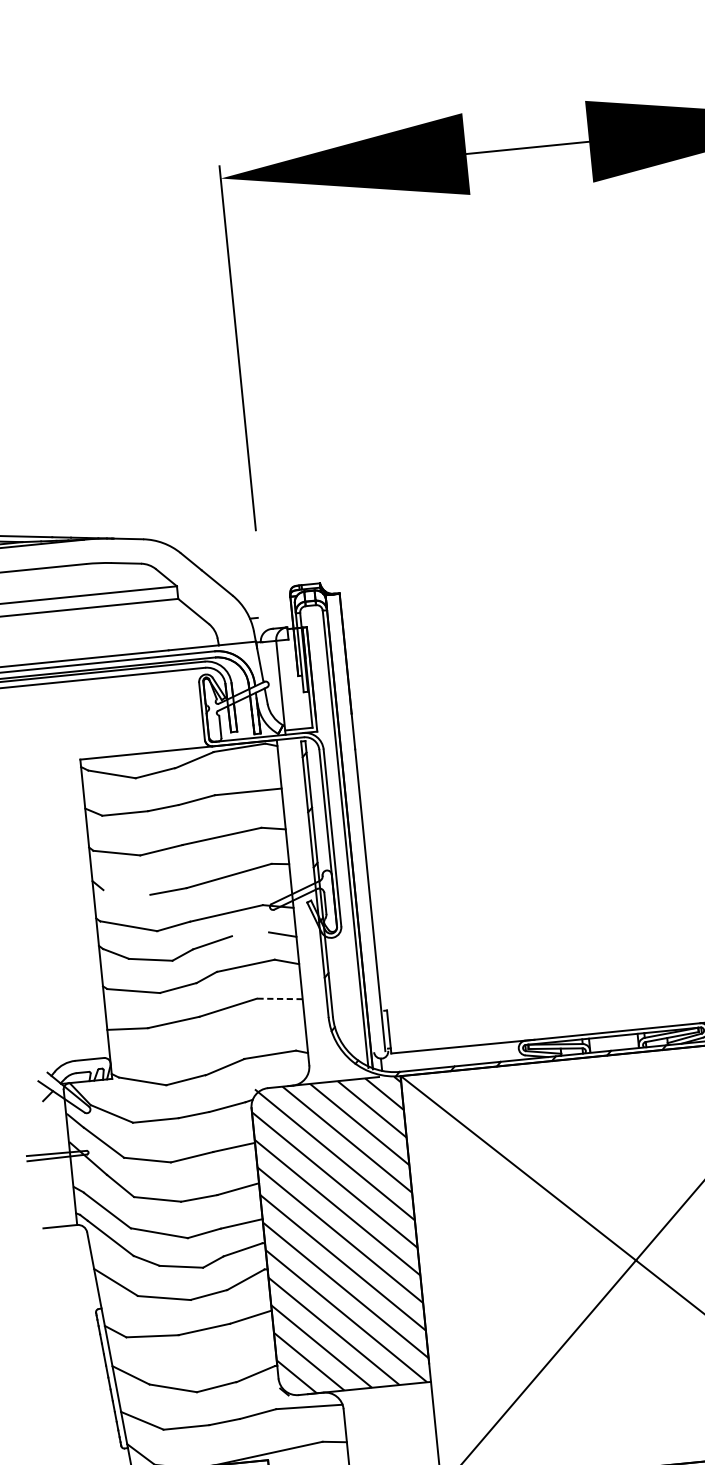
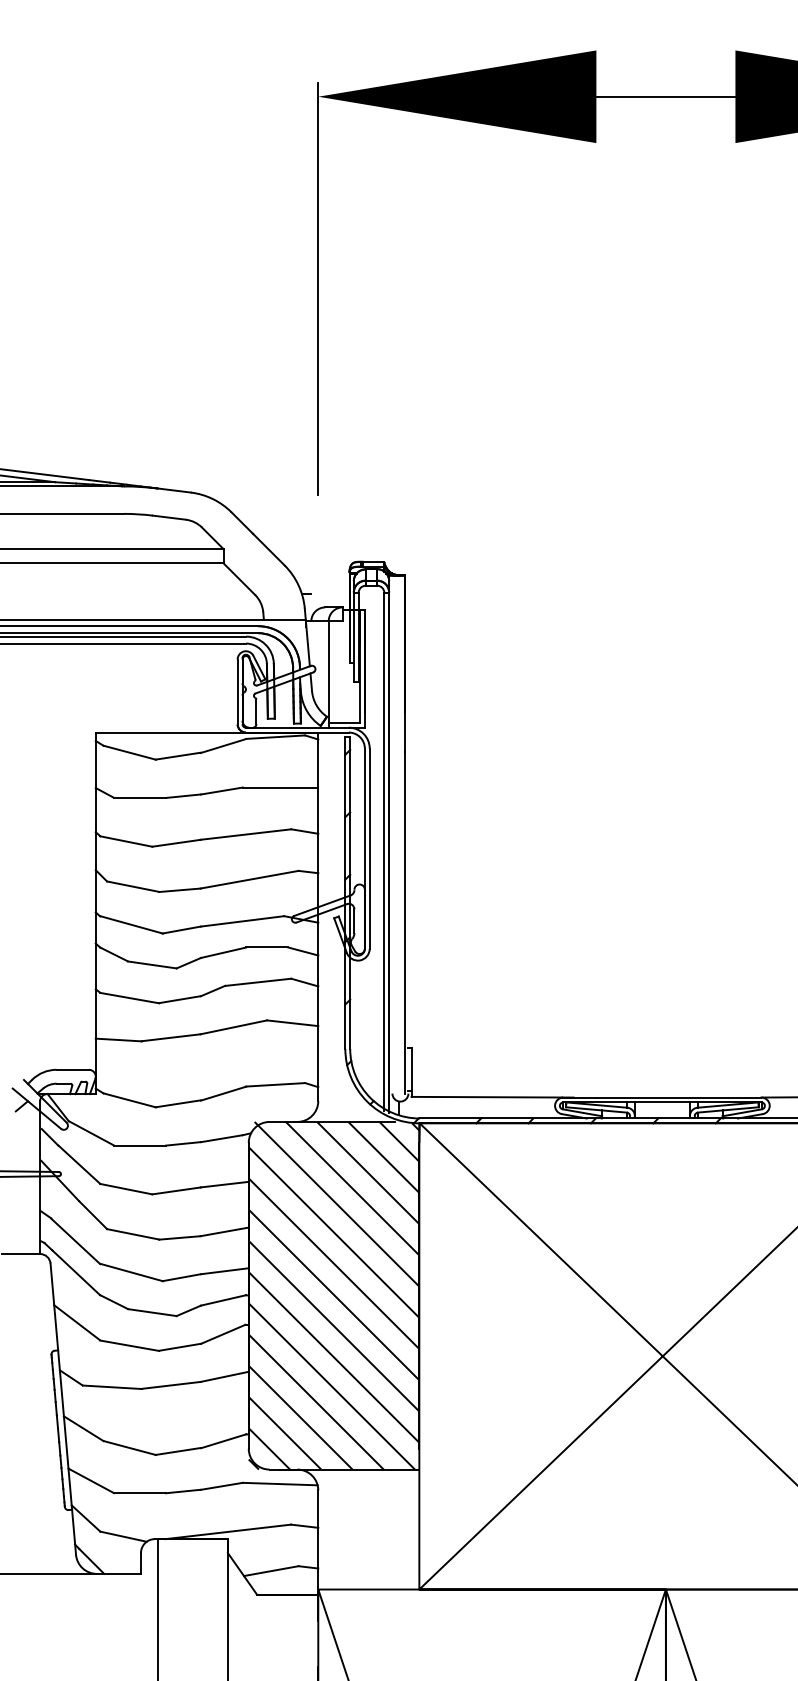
line: (127, 892) -> (133, 886), added
line: (250, 934) -> (266, 947), added
line: (279, 999) -> (292, 1023), dashed -> solid

